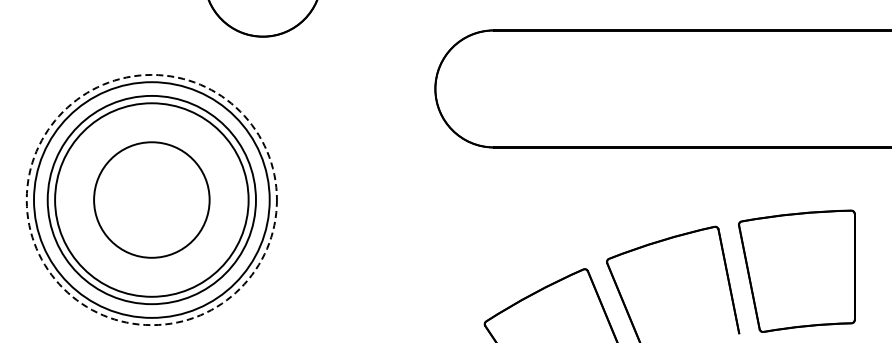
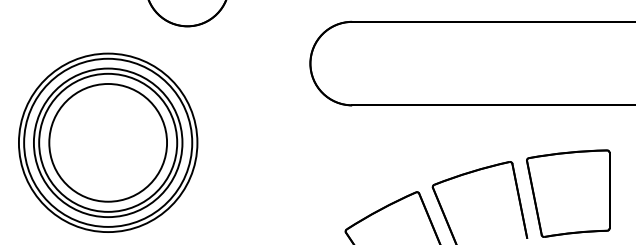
circle: (151, 199) -> (107, 142), dashed -> solid
circle: (151, 199) -> (107, 142), size x1.43

